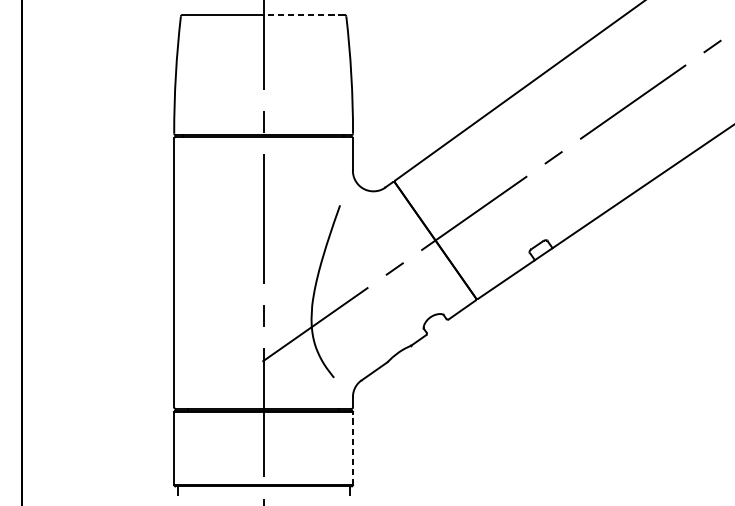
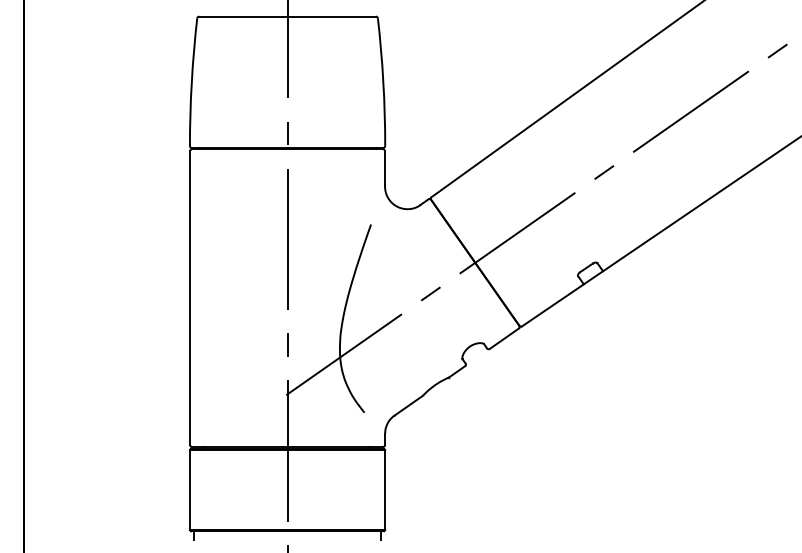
line: (303, 14) -> (331, 16), dashed -> solid
line: (353, 448) -> (385, 489), dashed -> solid

